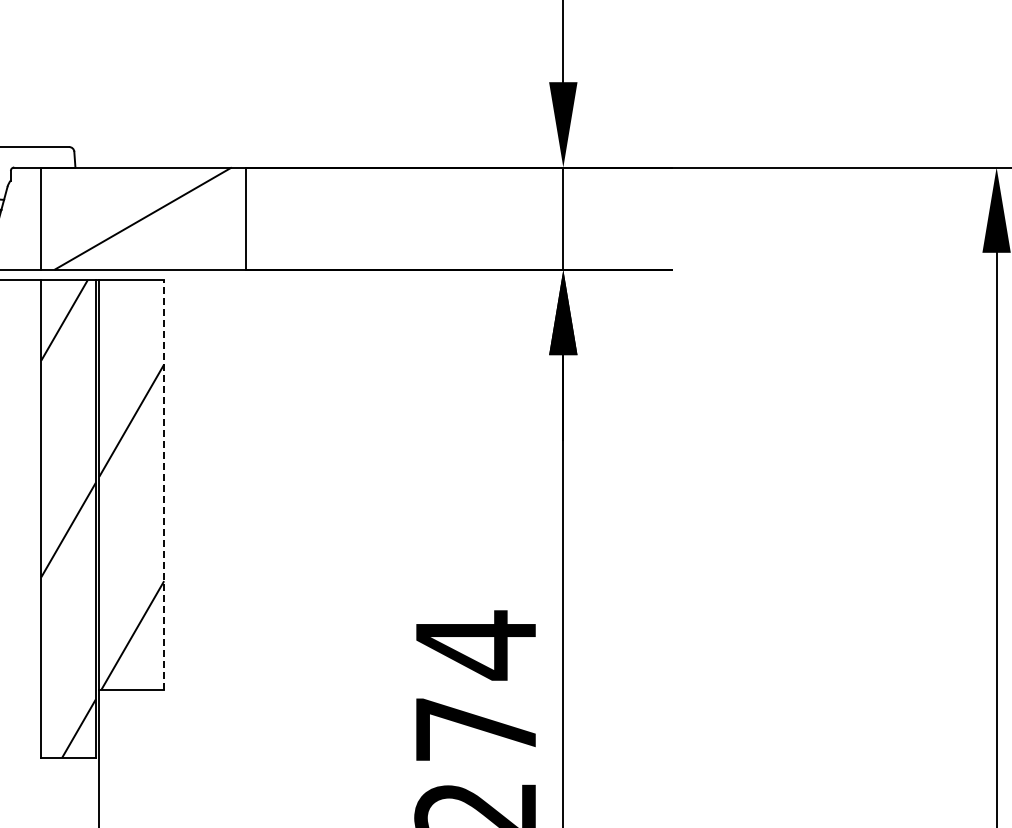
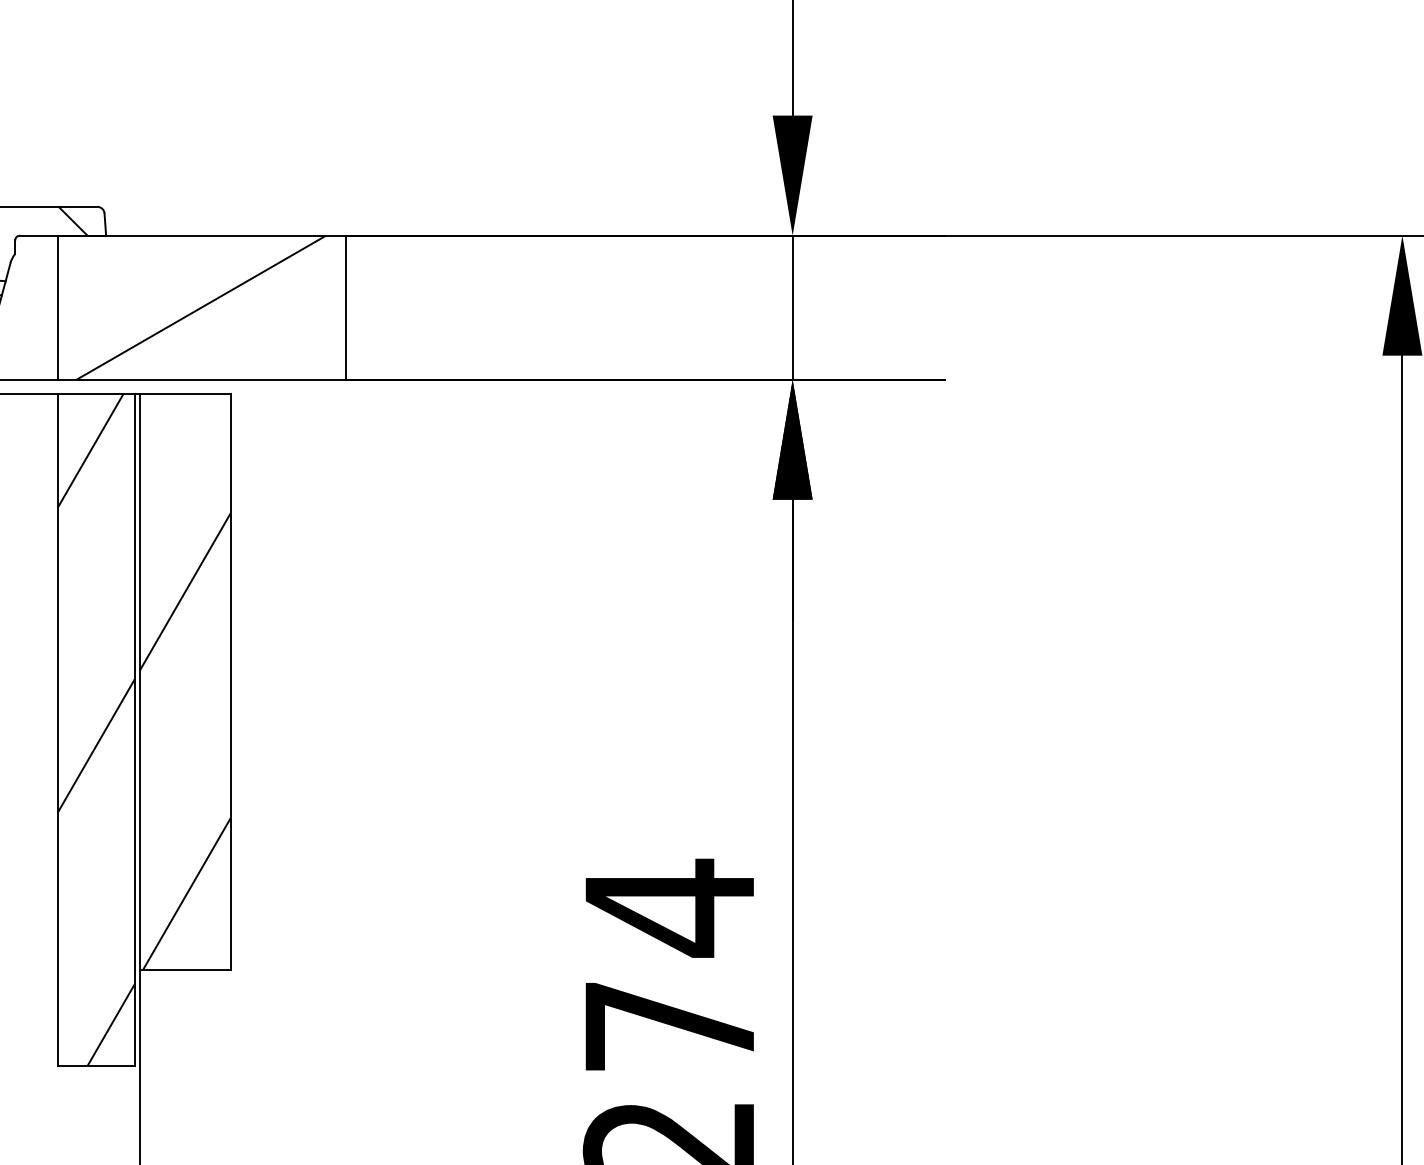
hatch: (51, 157) -> (72, 221), added
line: (164, 484) -> (231, 681), dashed -> solid

